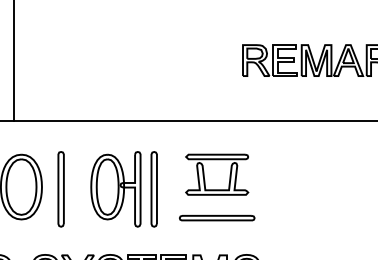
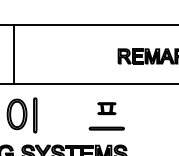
part: (216, 174) -> (106, 108), size x0.6
part: (124, 189) -> (64, 115), removed

